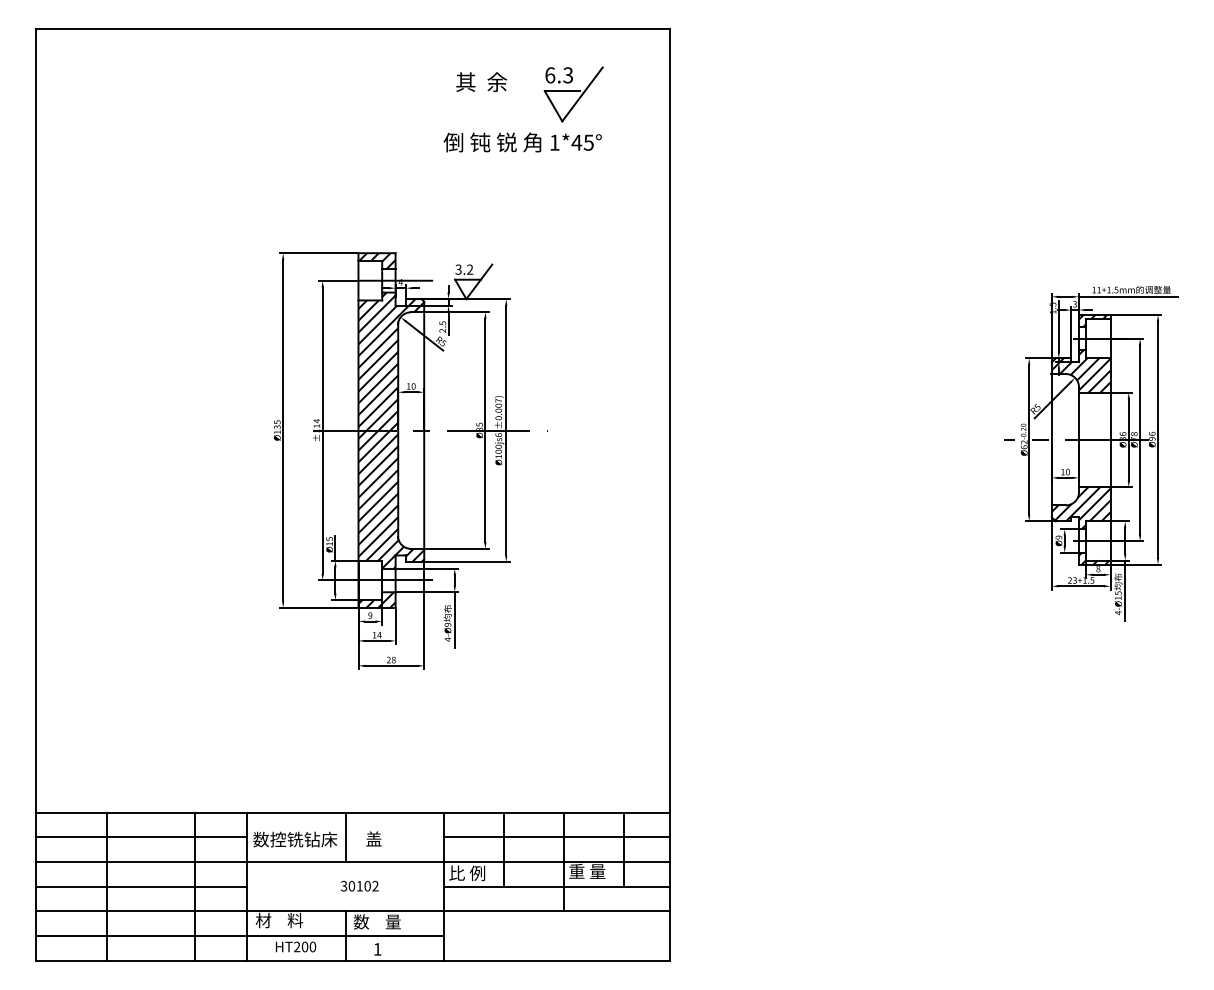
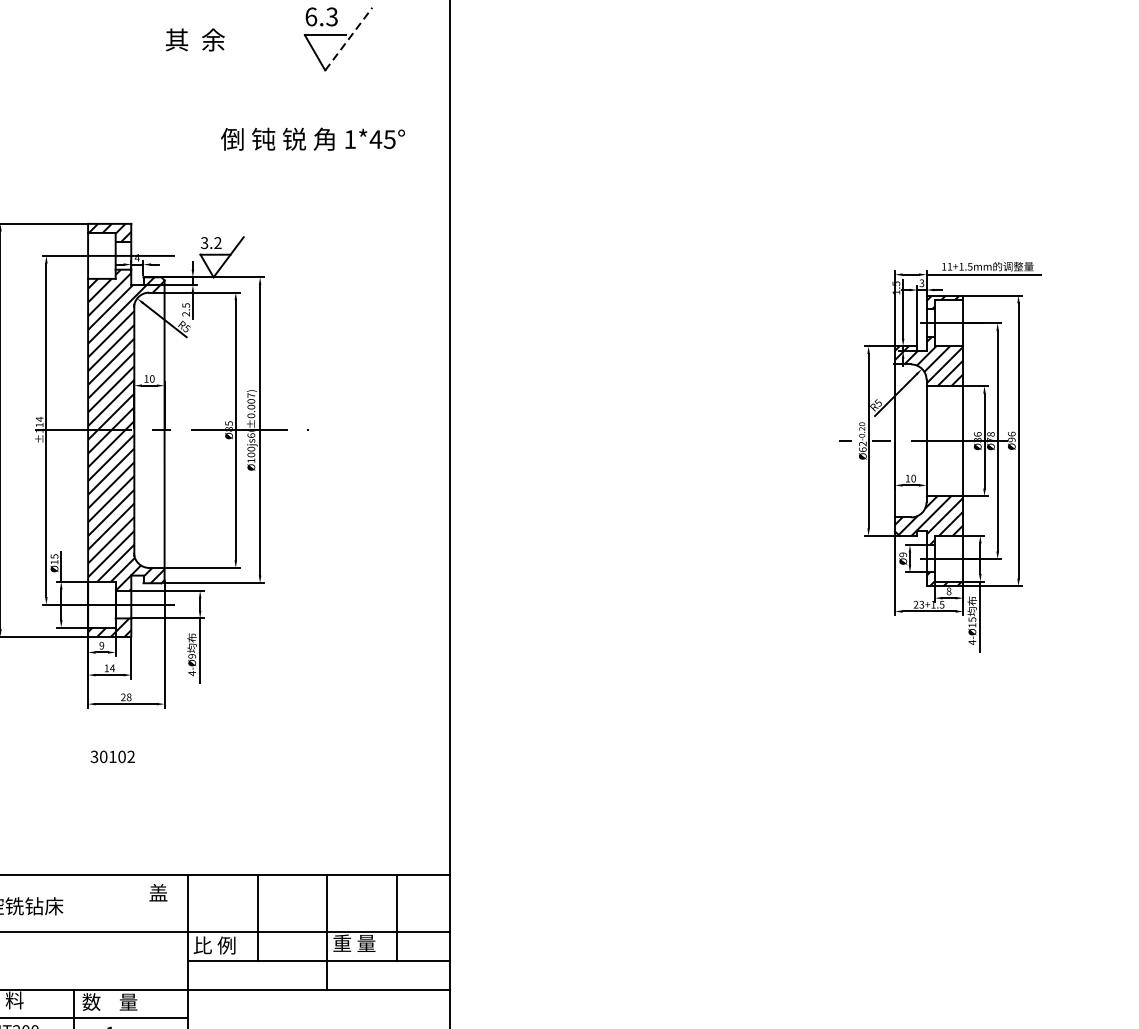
text: (481, 81) -> (195, 39), moved
line: (582, 94) -> (348, 39), solid -> dashed
text: (522, 142) -> (312, 139), moved
line: (345, 837) -> (72, 903), removed
line: (556, 837) -> (318, 903), removed
text: (373, 838) -> (157, 892), moved
text: (359, 885) -> (112, 756), moved

